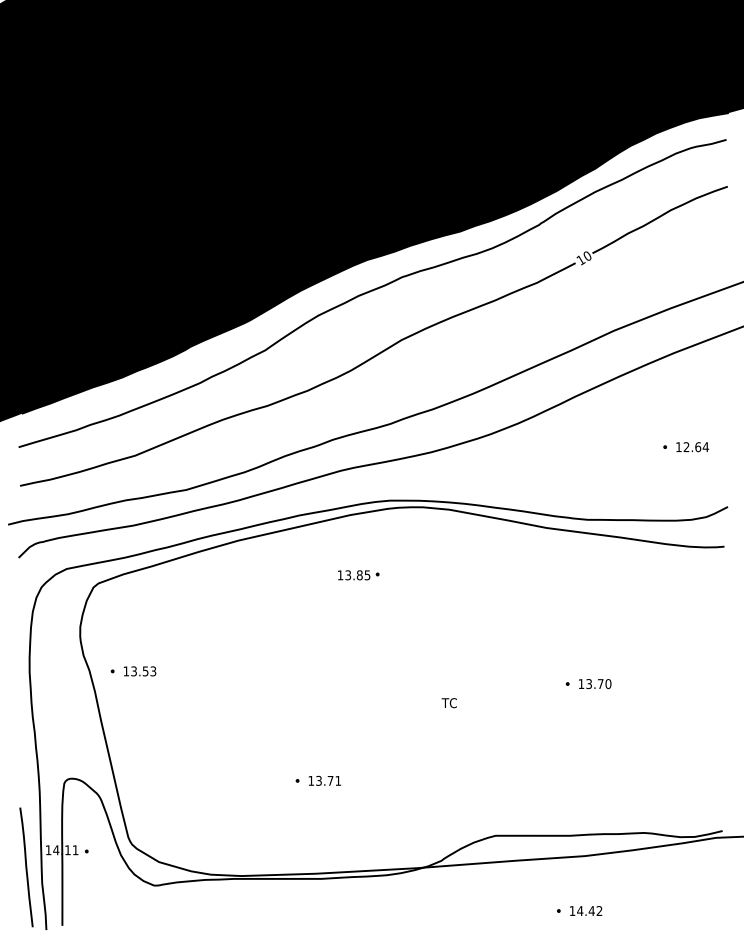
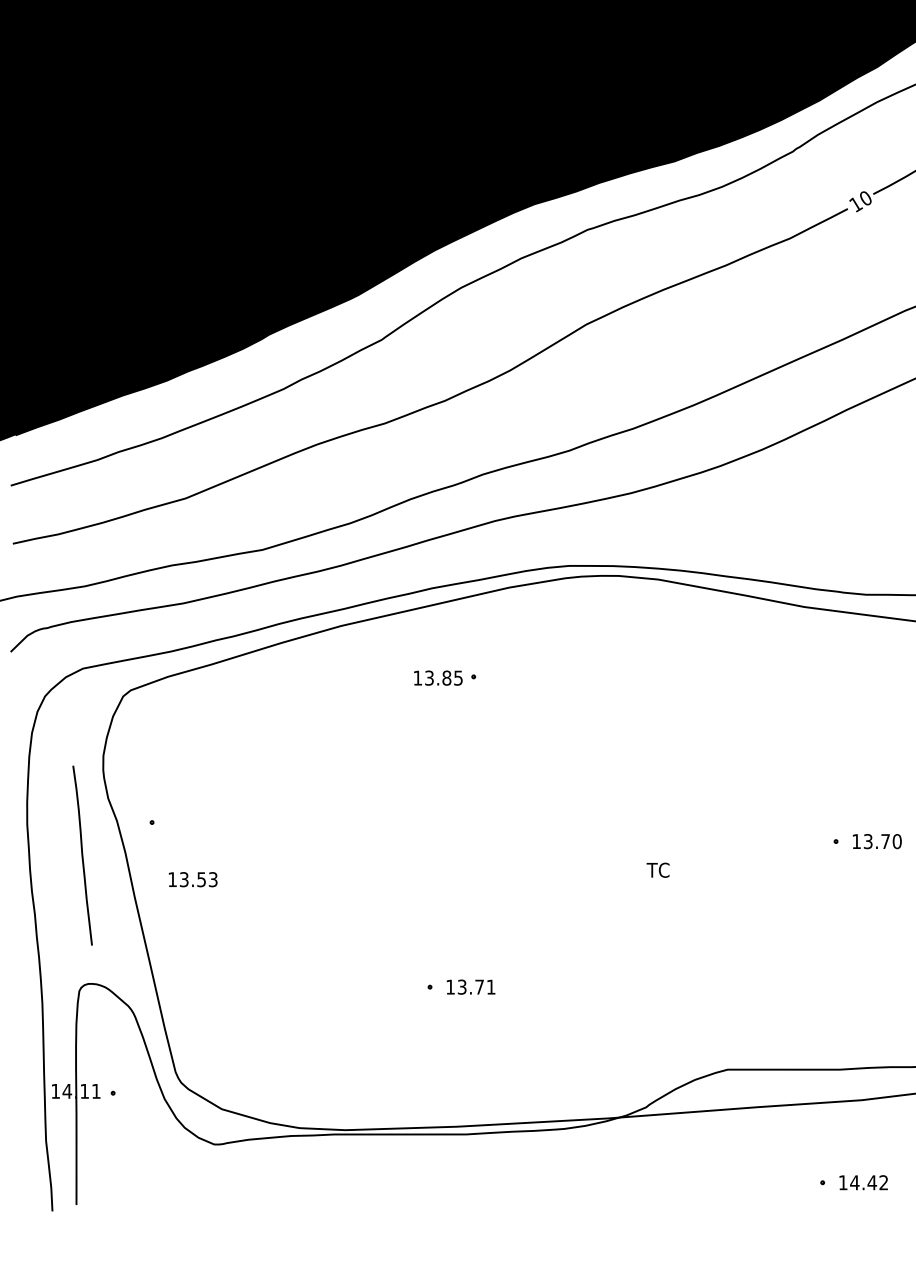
part: (358, 575) -> (444, 678), moved
text: (139, 671) -> (192, 879), moved
line: (26, 867) -> (82, 855), moved

